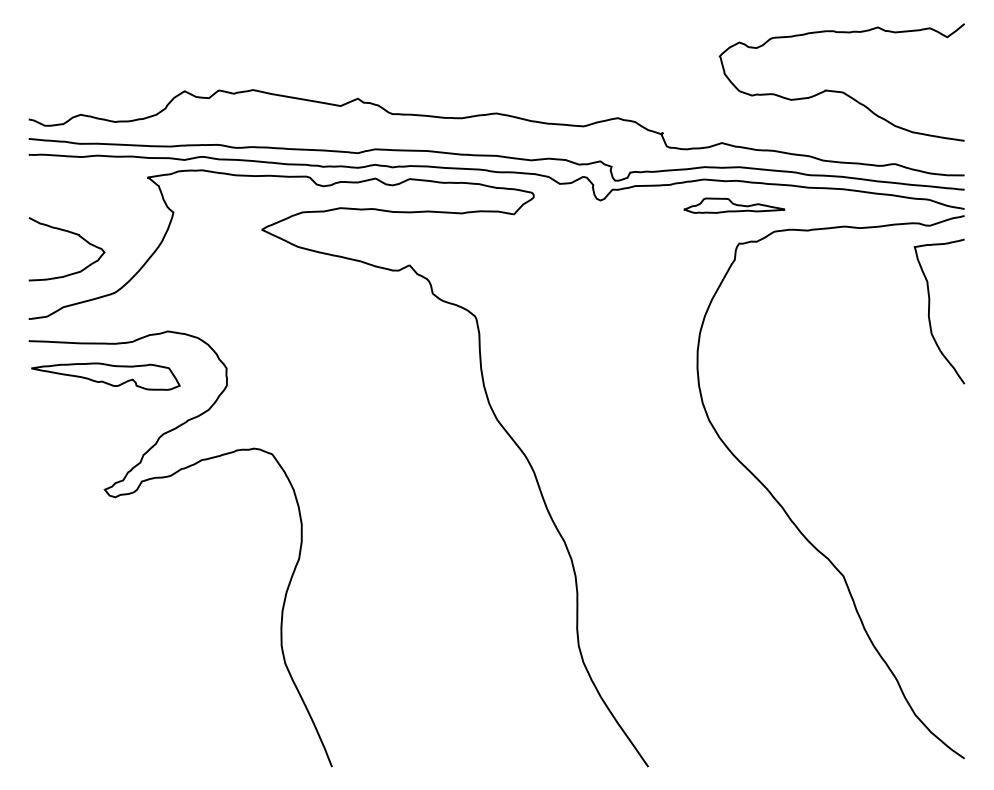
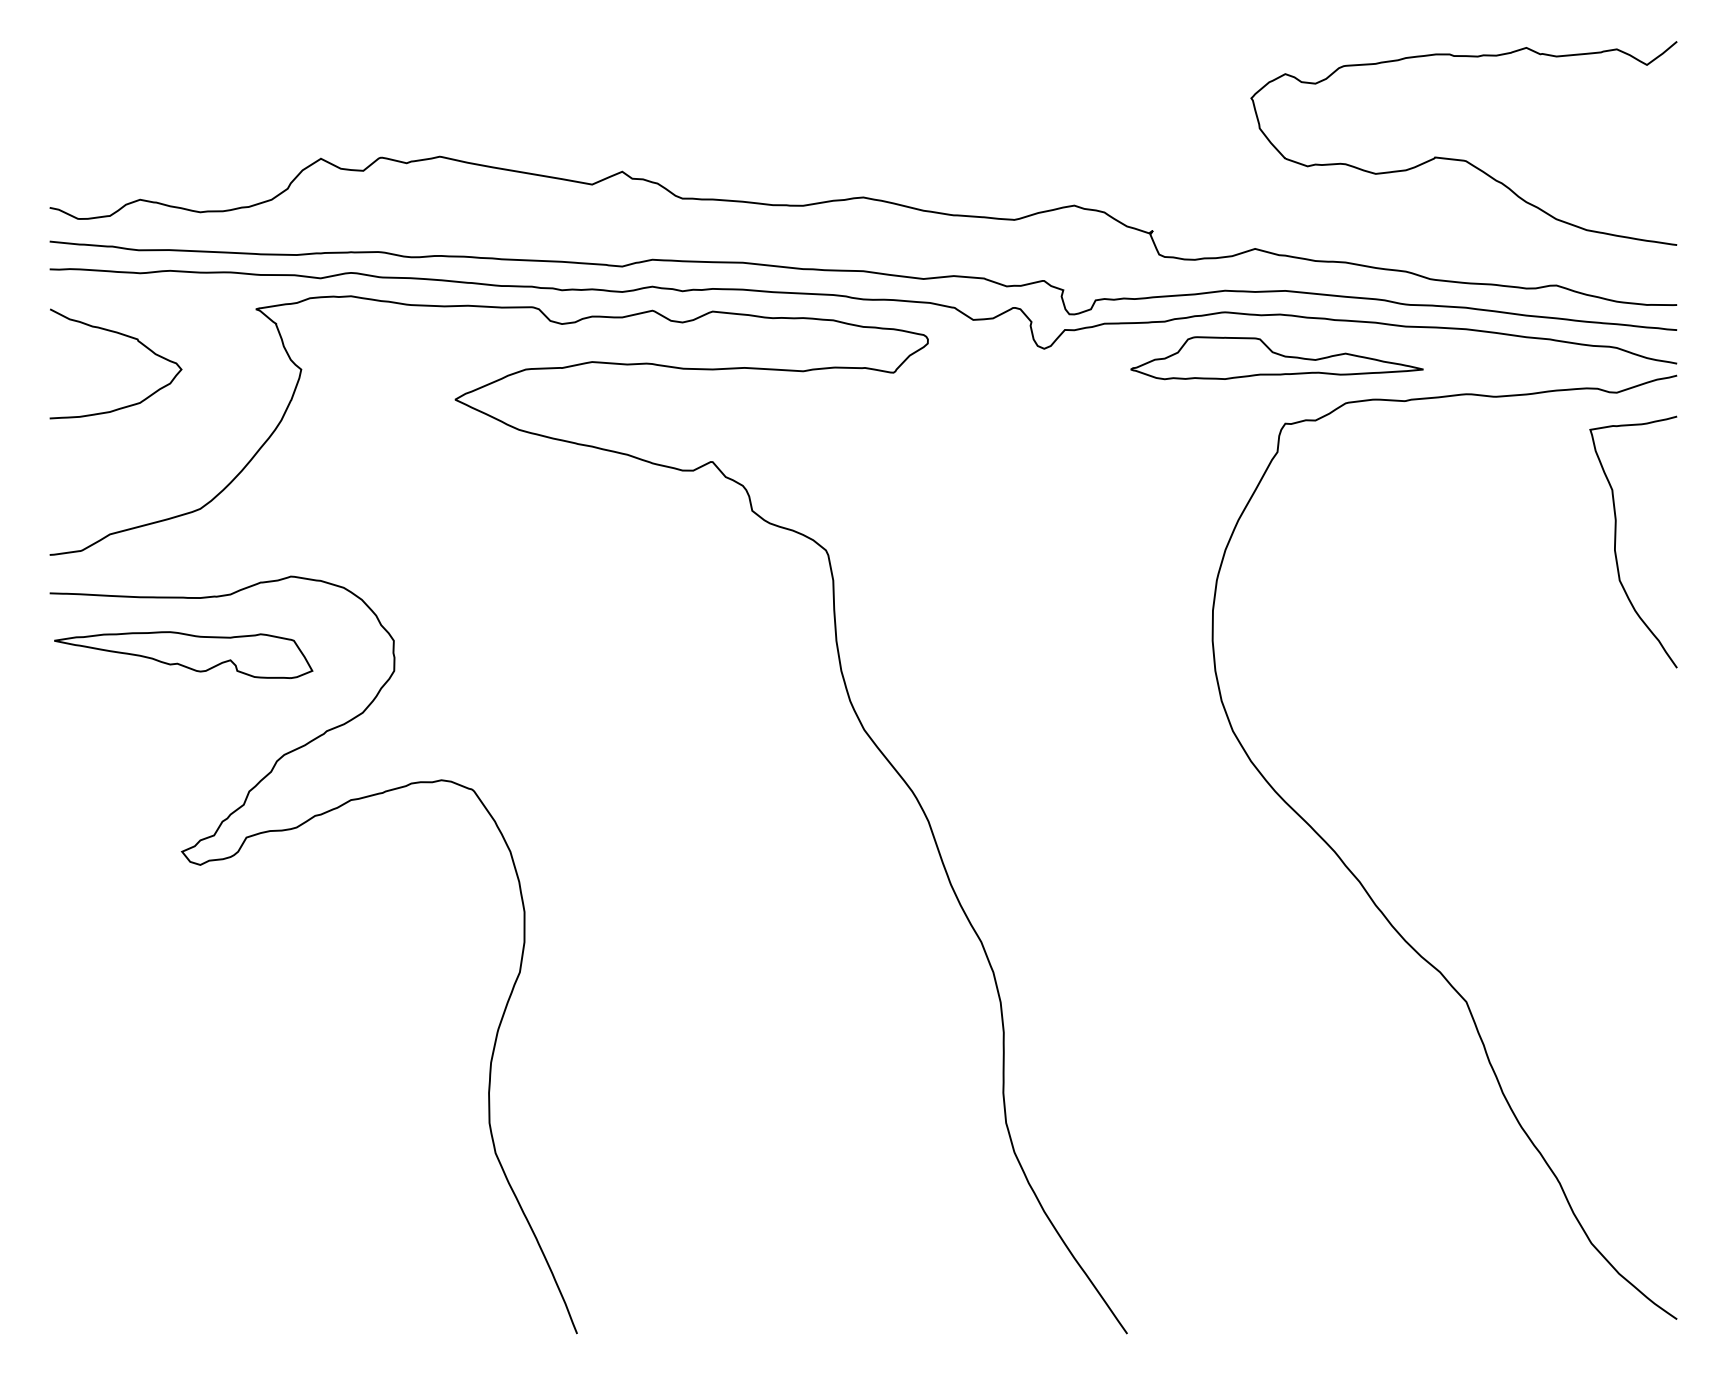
part: (734, 205) -> (1276, 357), size x1.67
curve: (70, 233) -> (122, 336), moved

